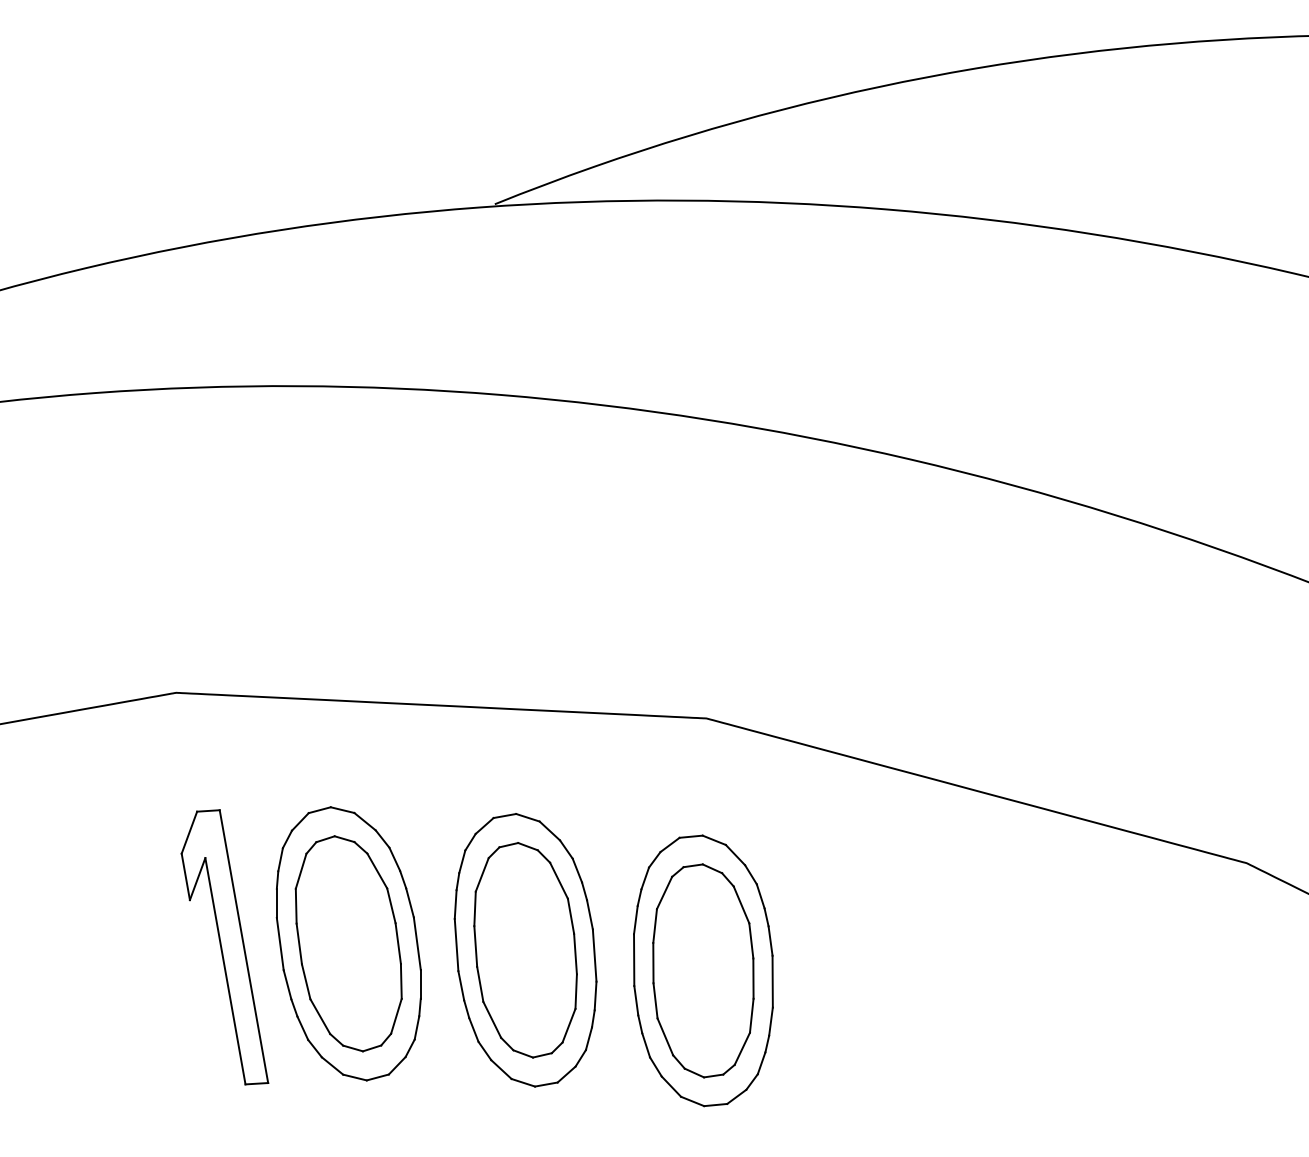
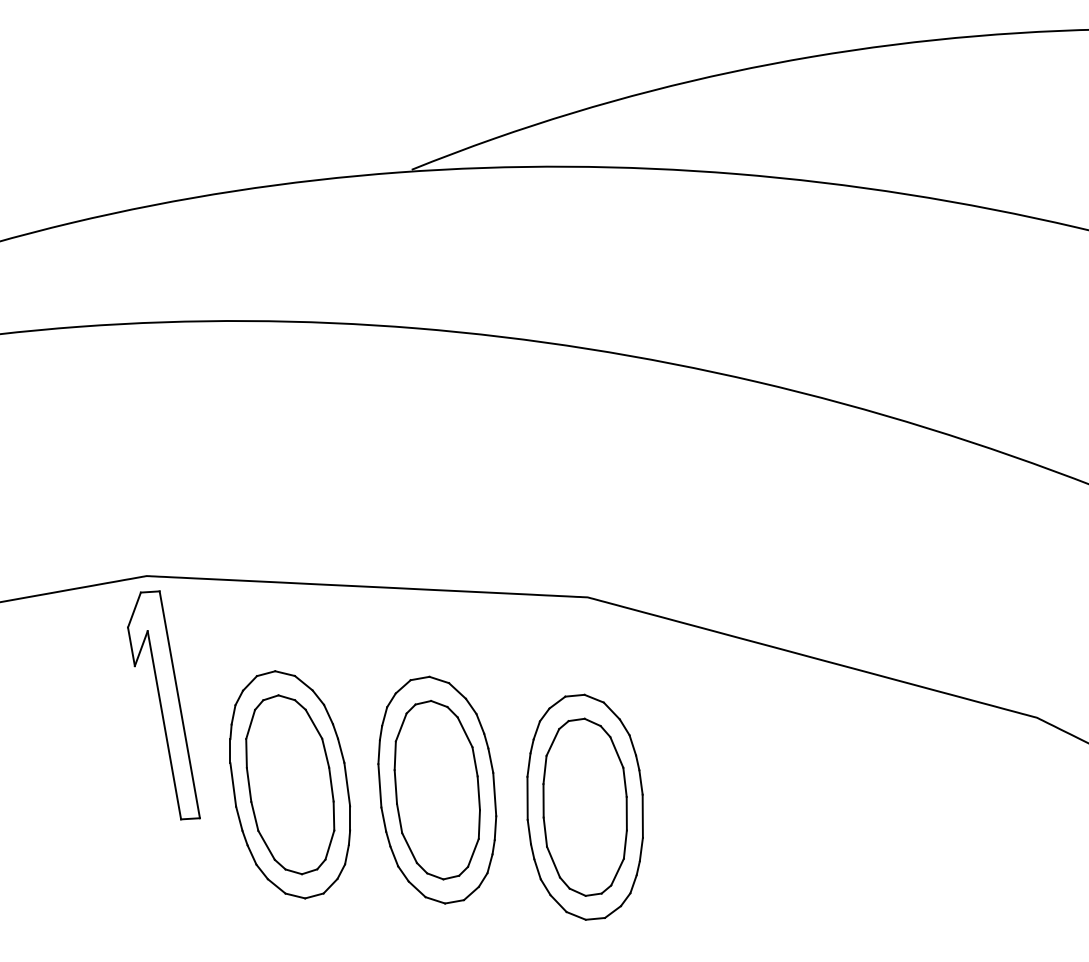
part: (224, 947) -> (163, 705), moved

